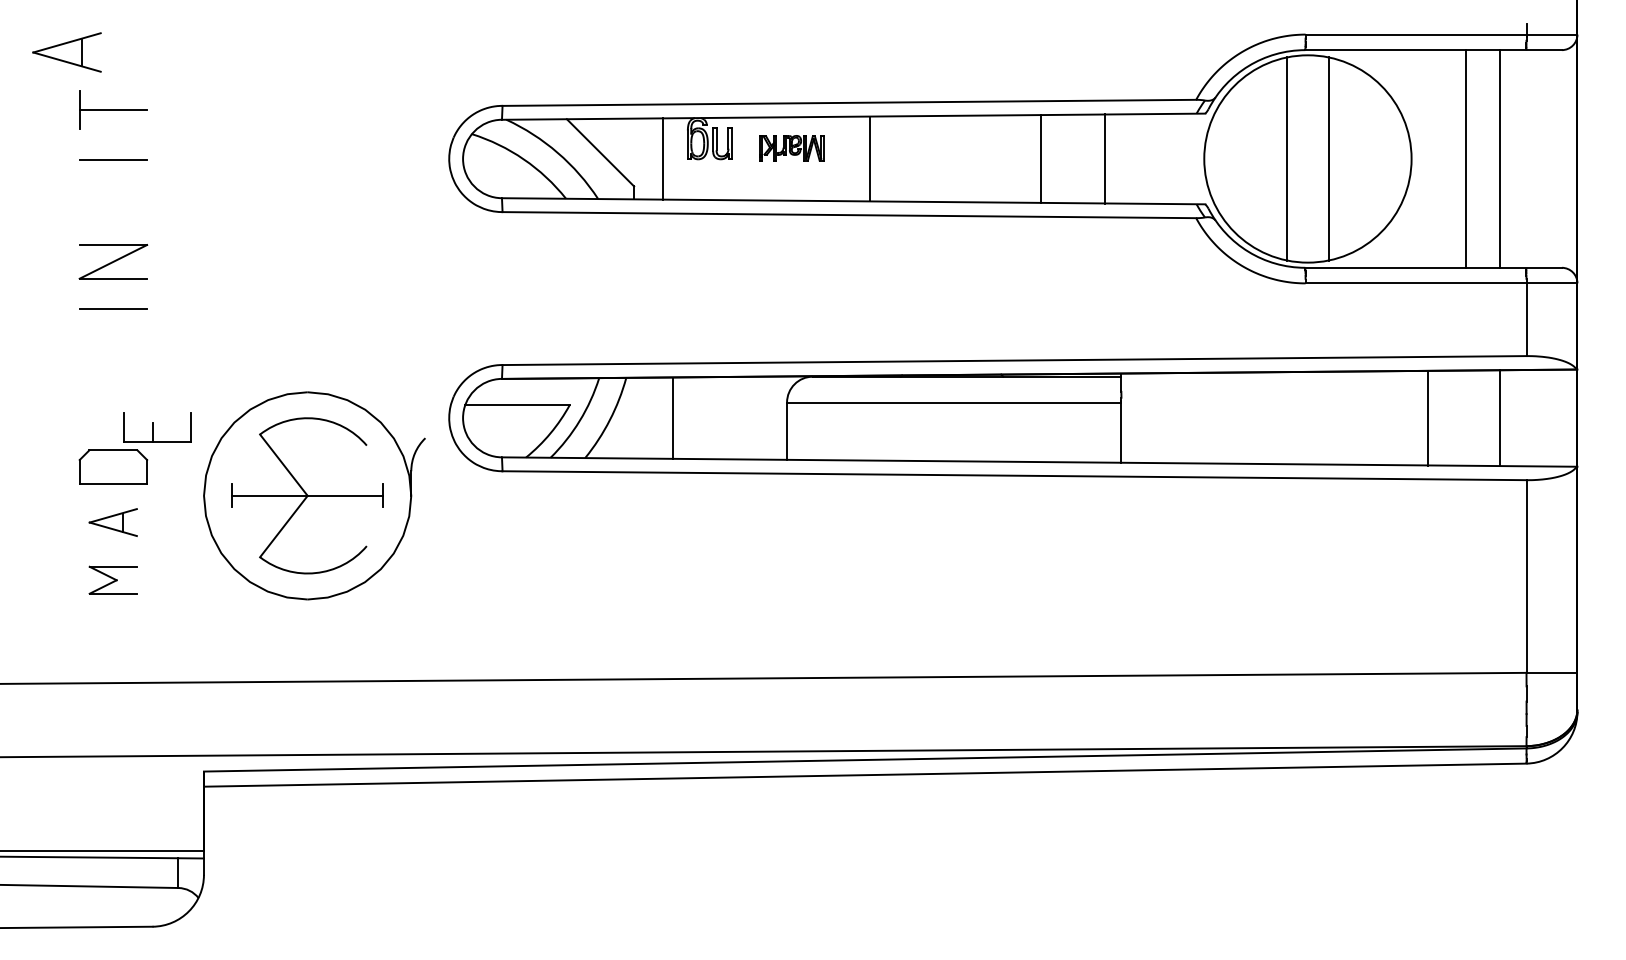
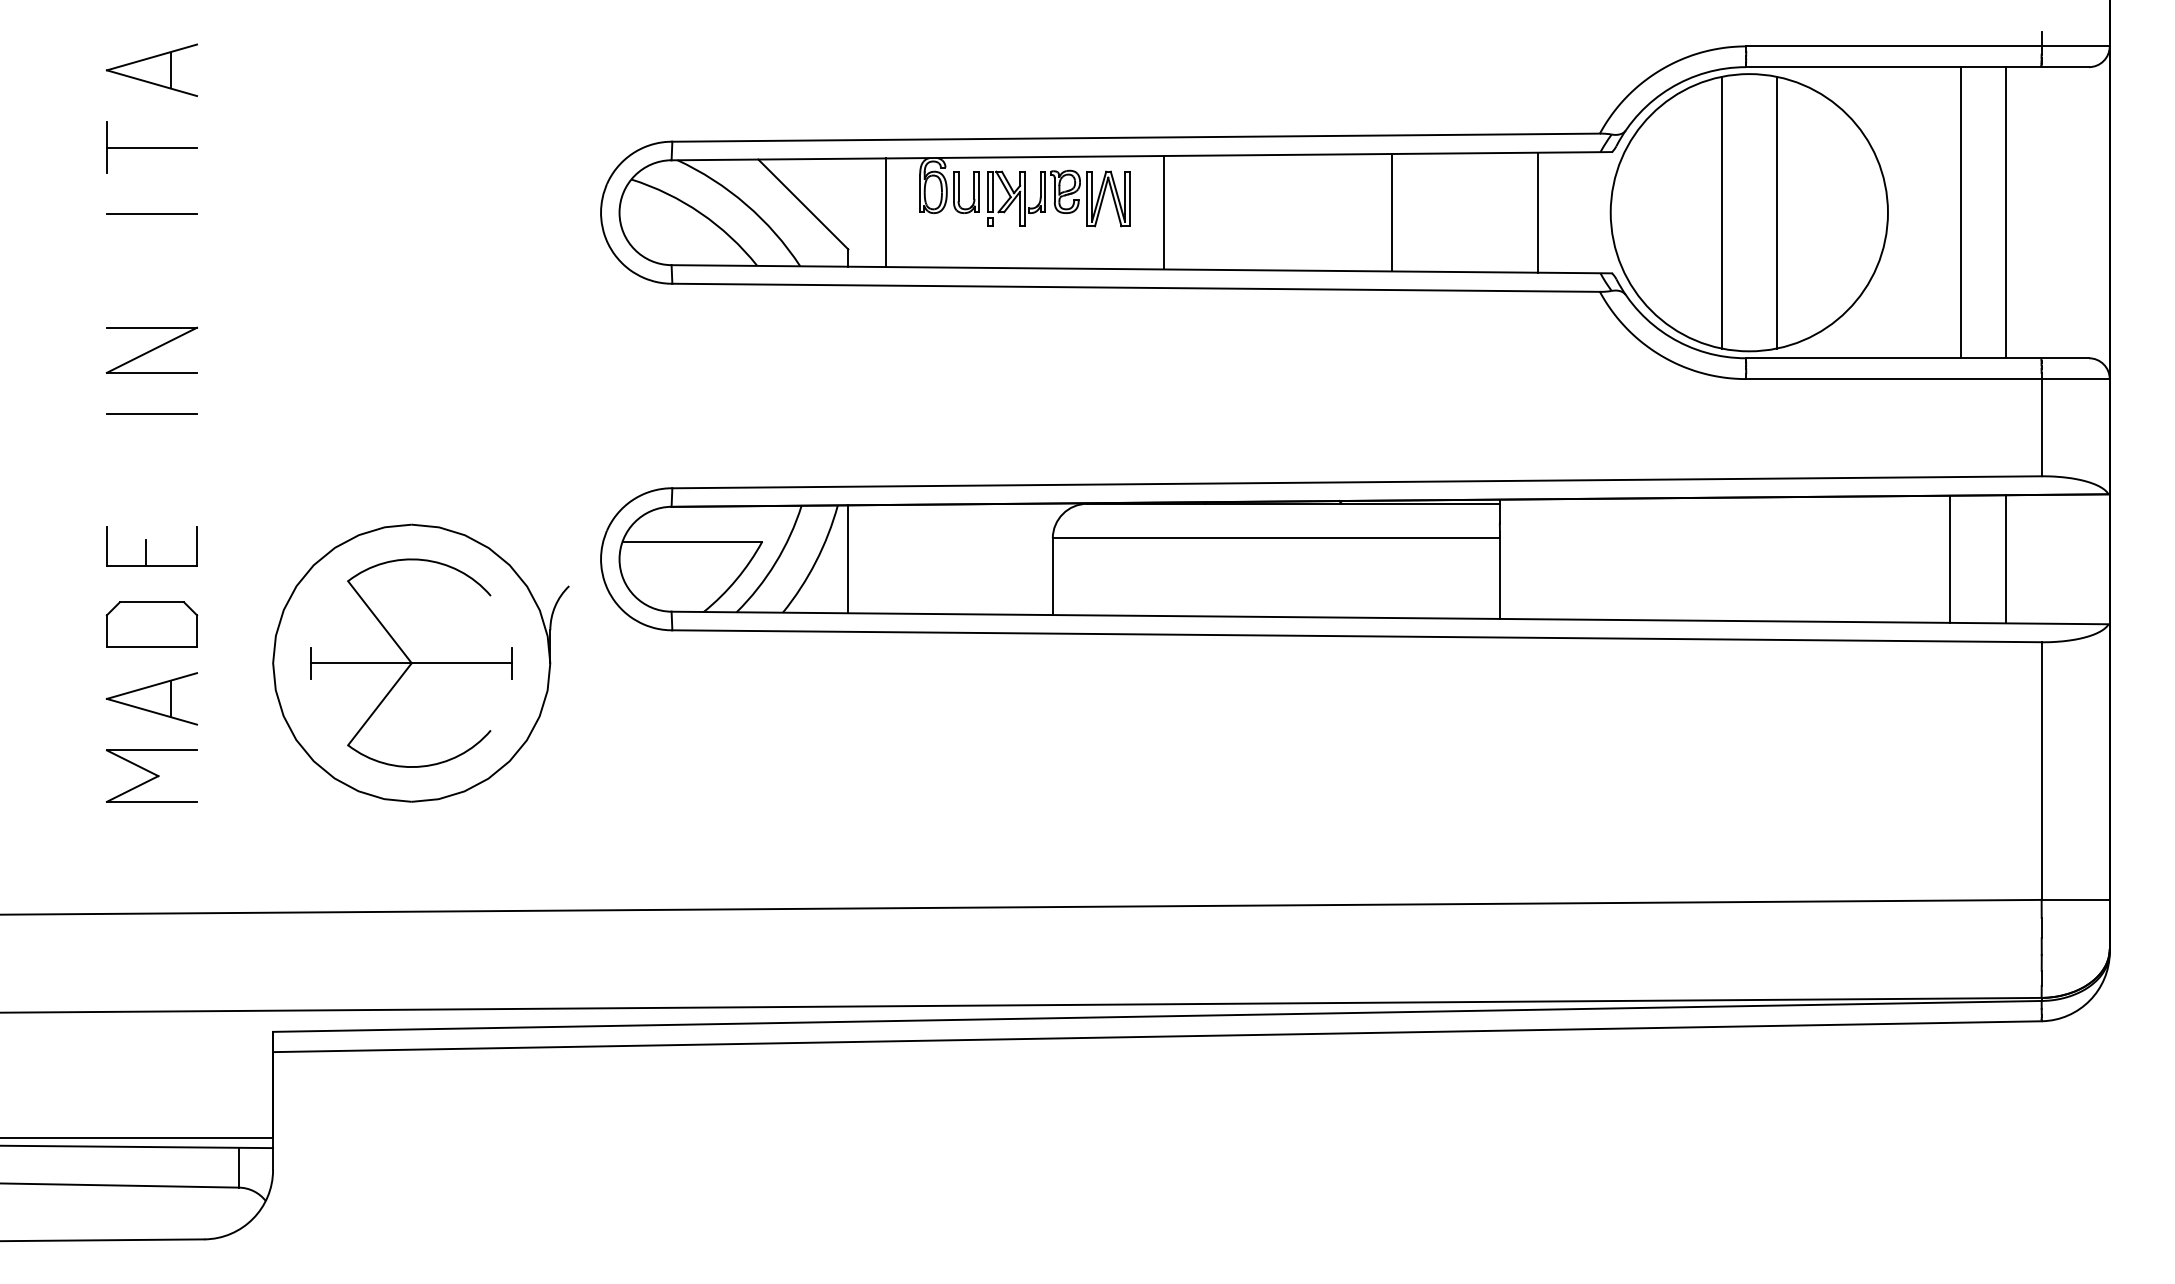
part: (66, 51) -> (151, 69), moved
part: (791, 148) -> (1058, 198), size x1.67
line: (1104, 158) -> (1537, 212), moved
line: (1428, 417) -> (1950, 558), moved
line: (673, 418) -> (848, 559), moved
part: (157, 427) -> (151, 546), moved
part: (113, 522) -> (151, 698), size x1.43
part: (113, 579) -> (151, 775), size x1.43

